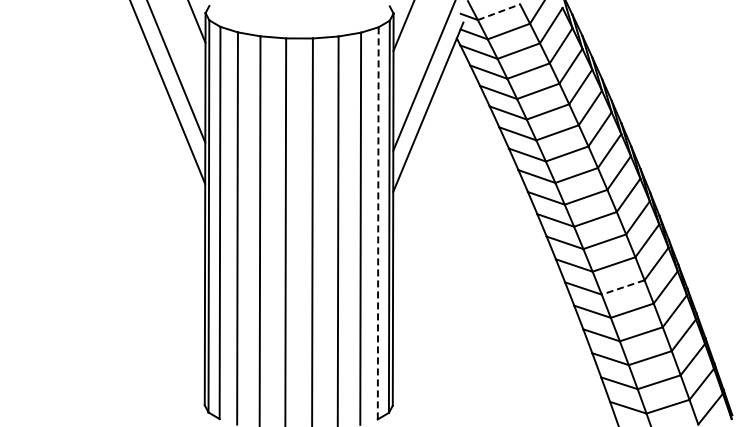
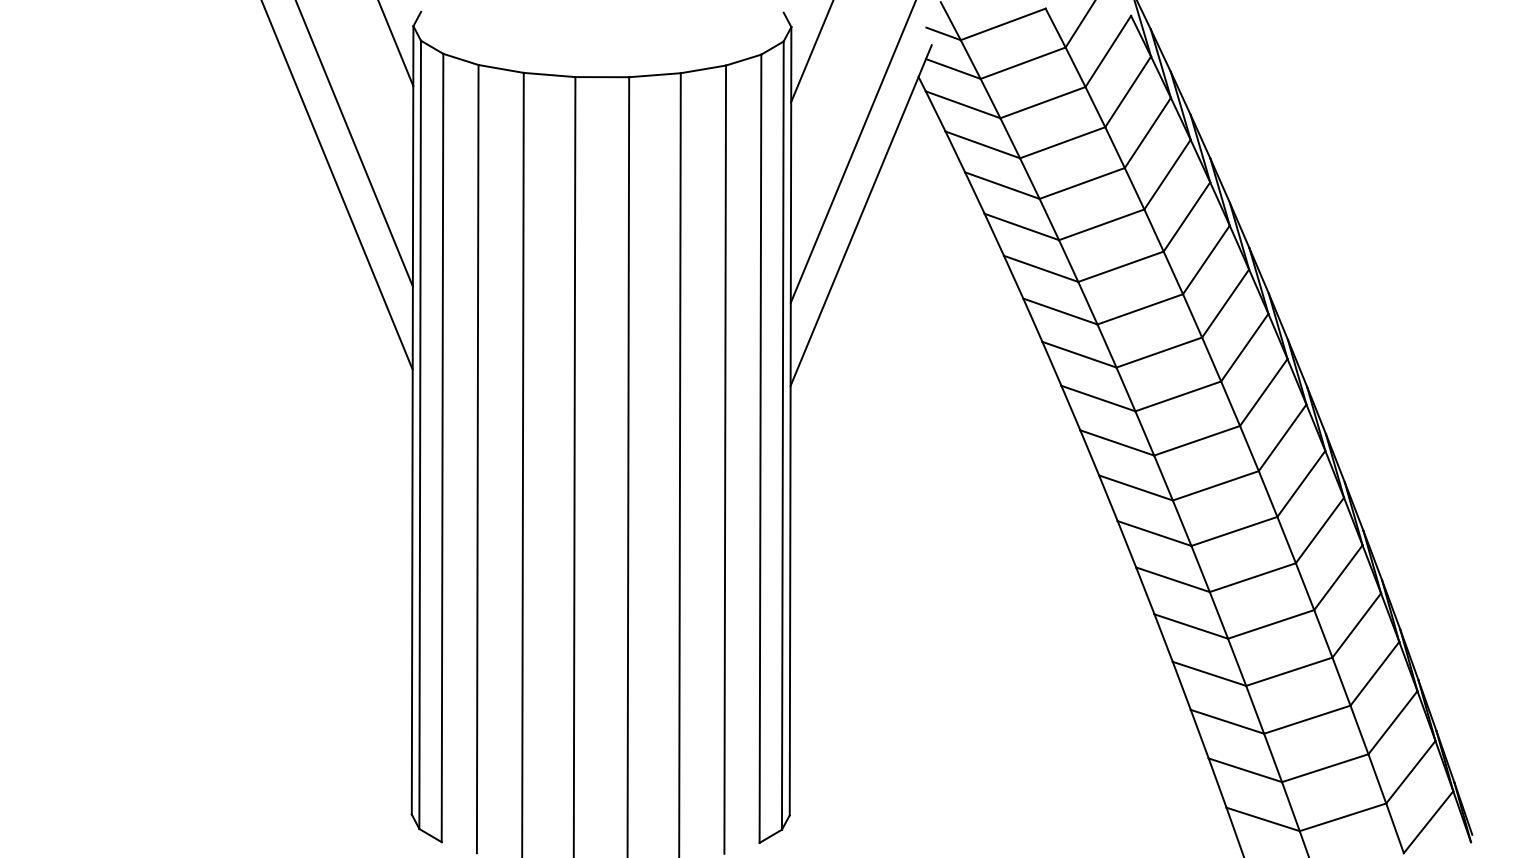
line: (499, 12) -> (1004, 24), dashed -> solid
line: (378, 222) -> (761, 447), dashed -> solid
line: (623, 287) -> (1253, 577), dashed -> solid

